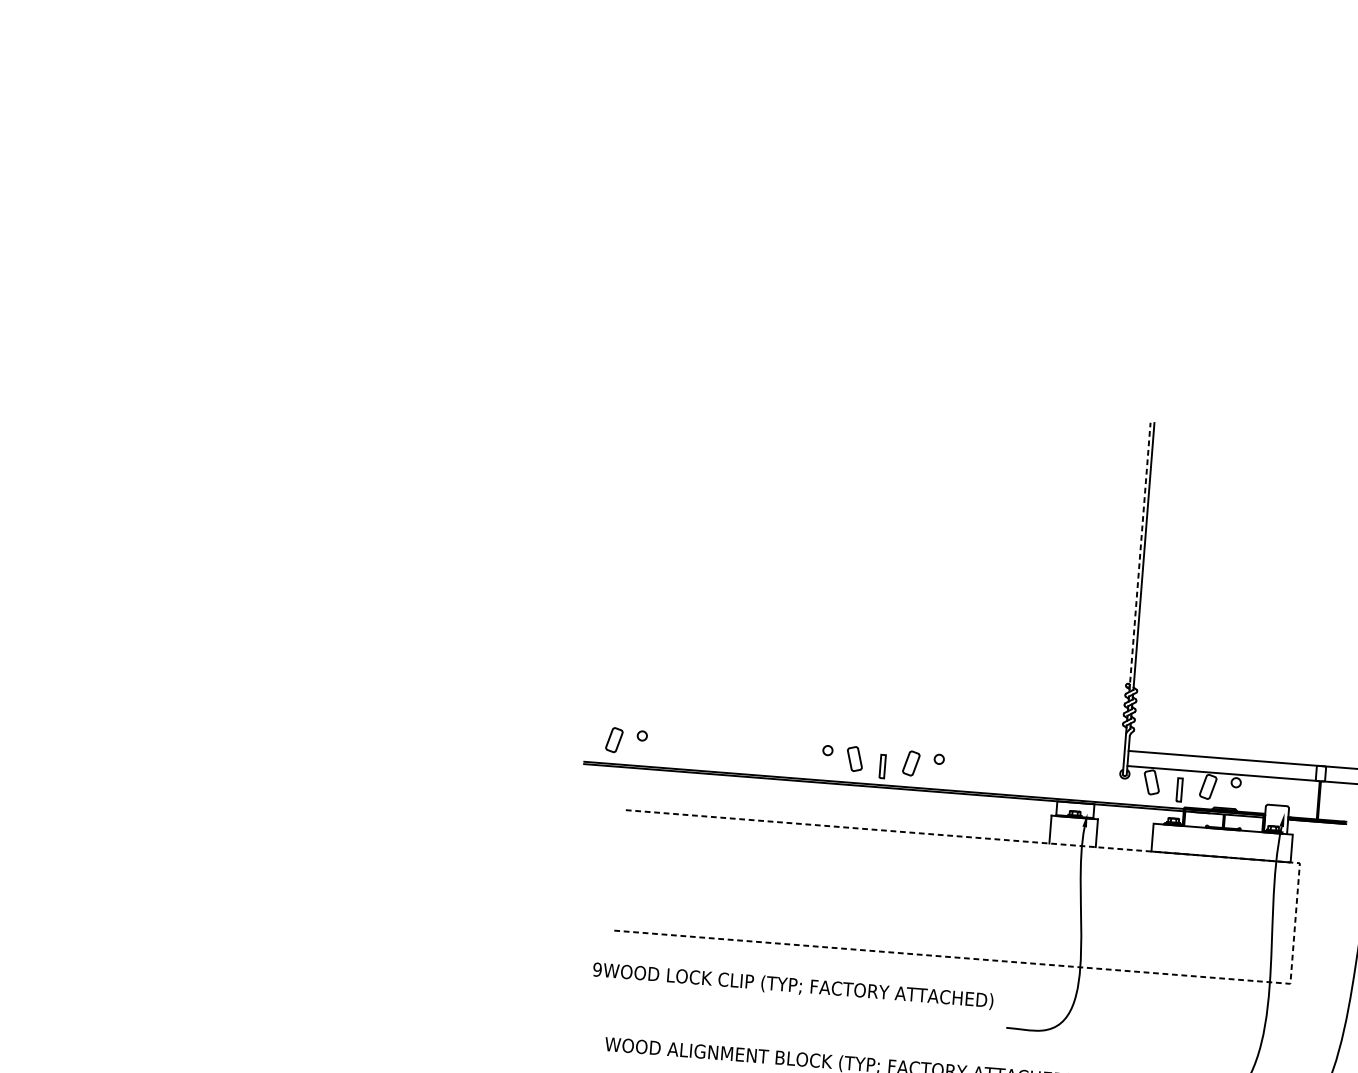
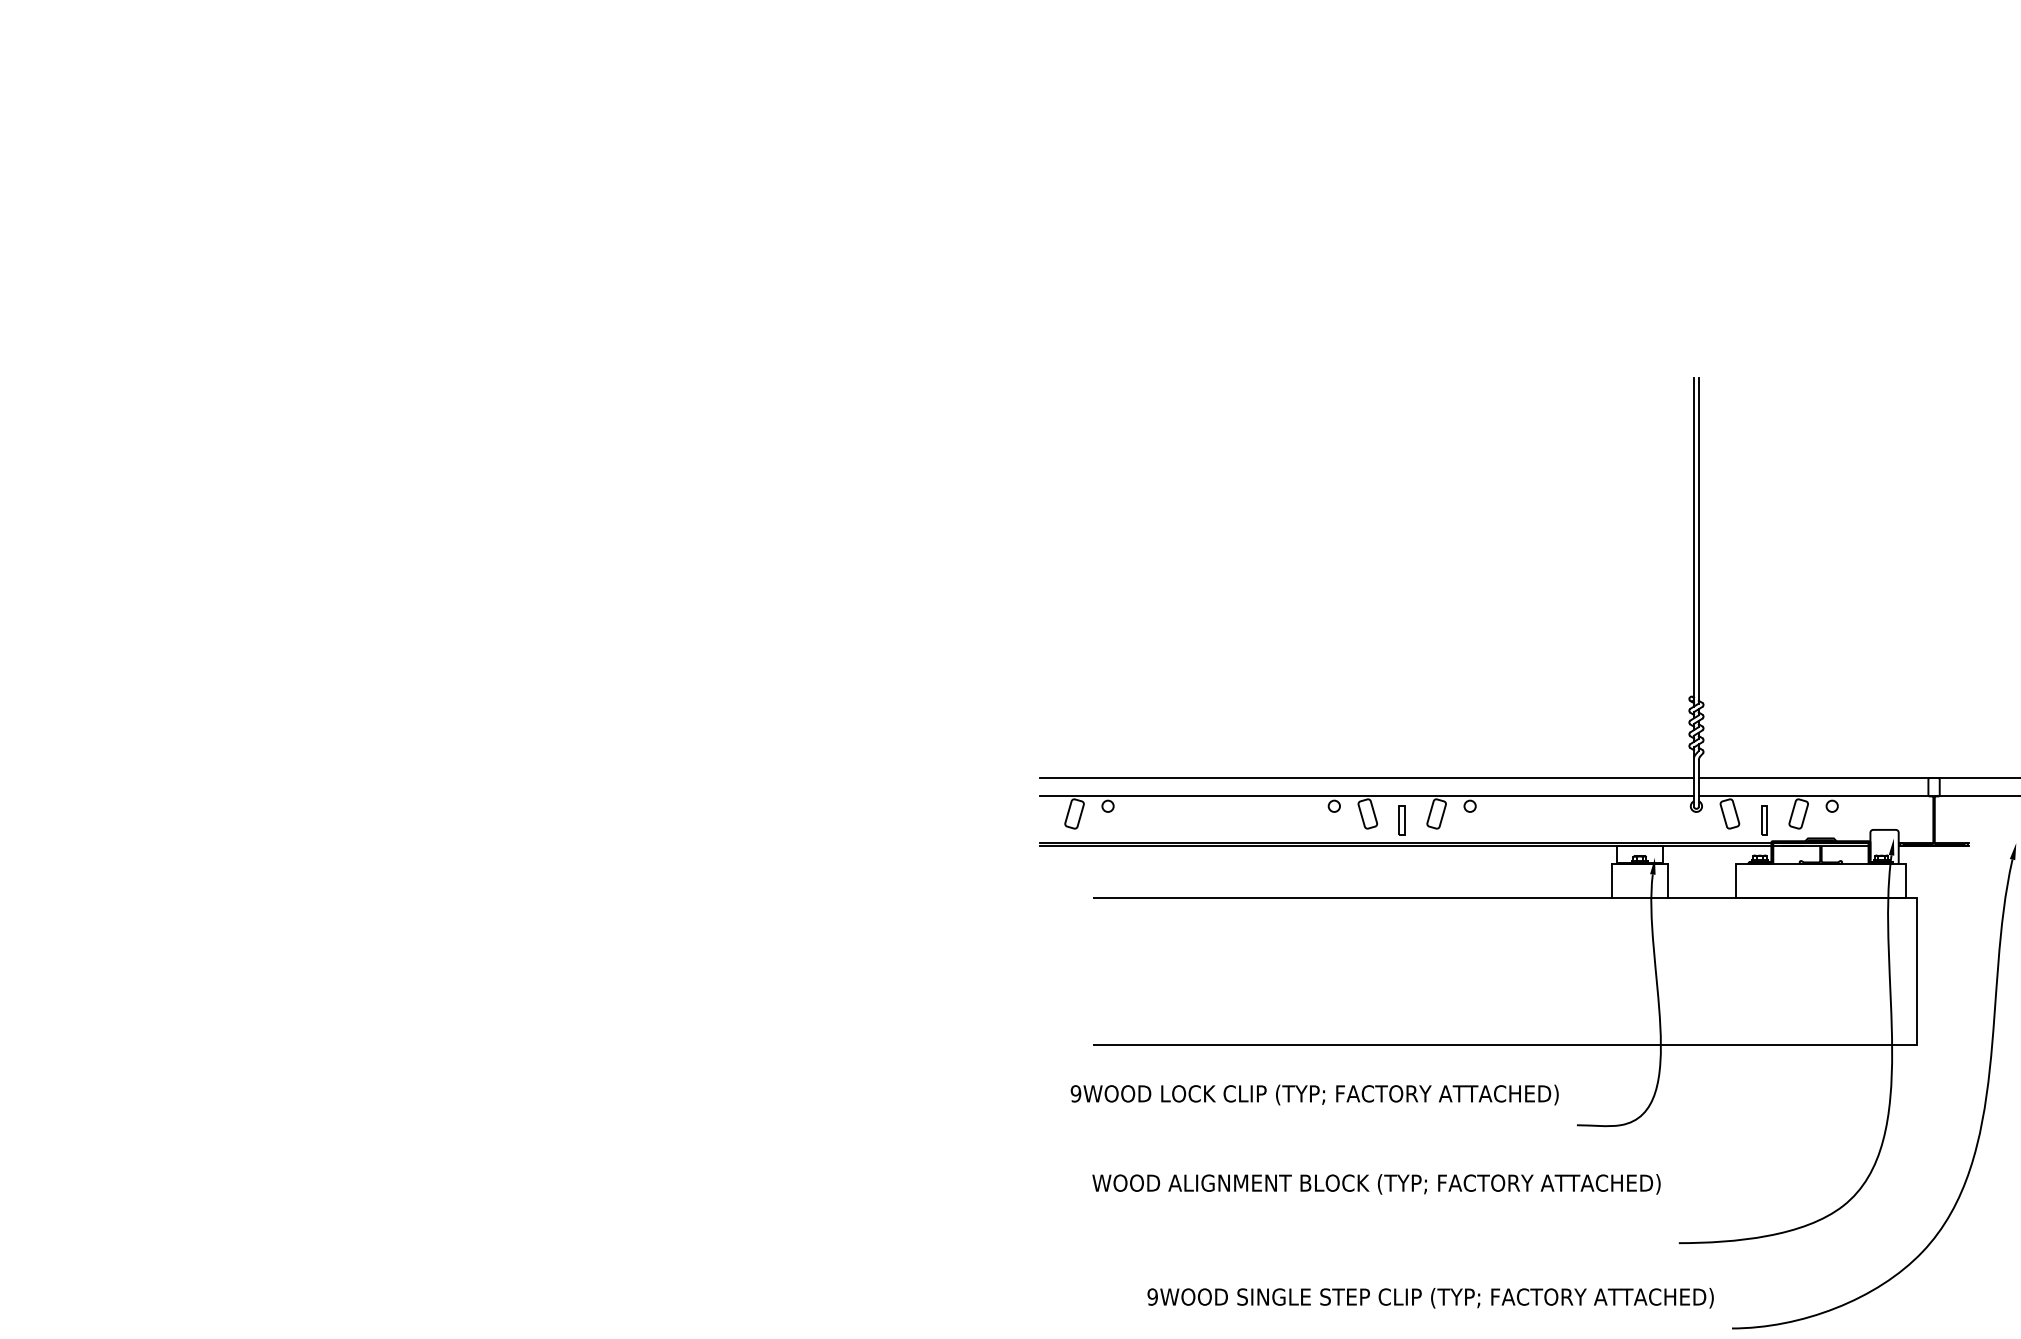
line: (1140, 556) -> (1694, 541), dashed -> solid
line: (856, 729) -> (1367, 778), added
line: (855, 744) -> (1367, 796), added
line: (1295, 923) -> (1917, 971), dashed -> solid

